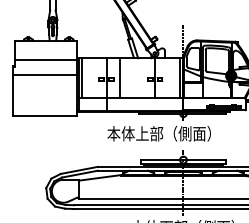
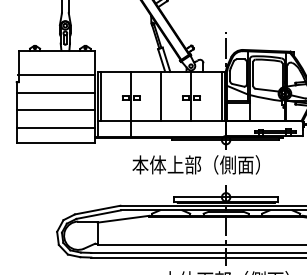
line: (119, 78) -> (161, 96), moved
line: (44, 89) -> (55, 110), added
line: (44, 104) -> (55, 128), added

